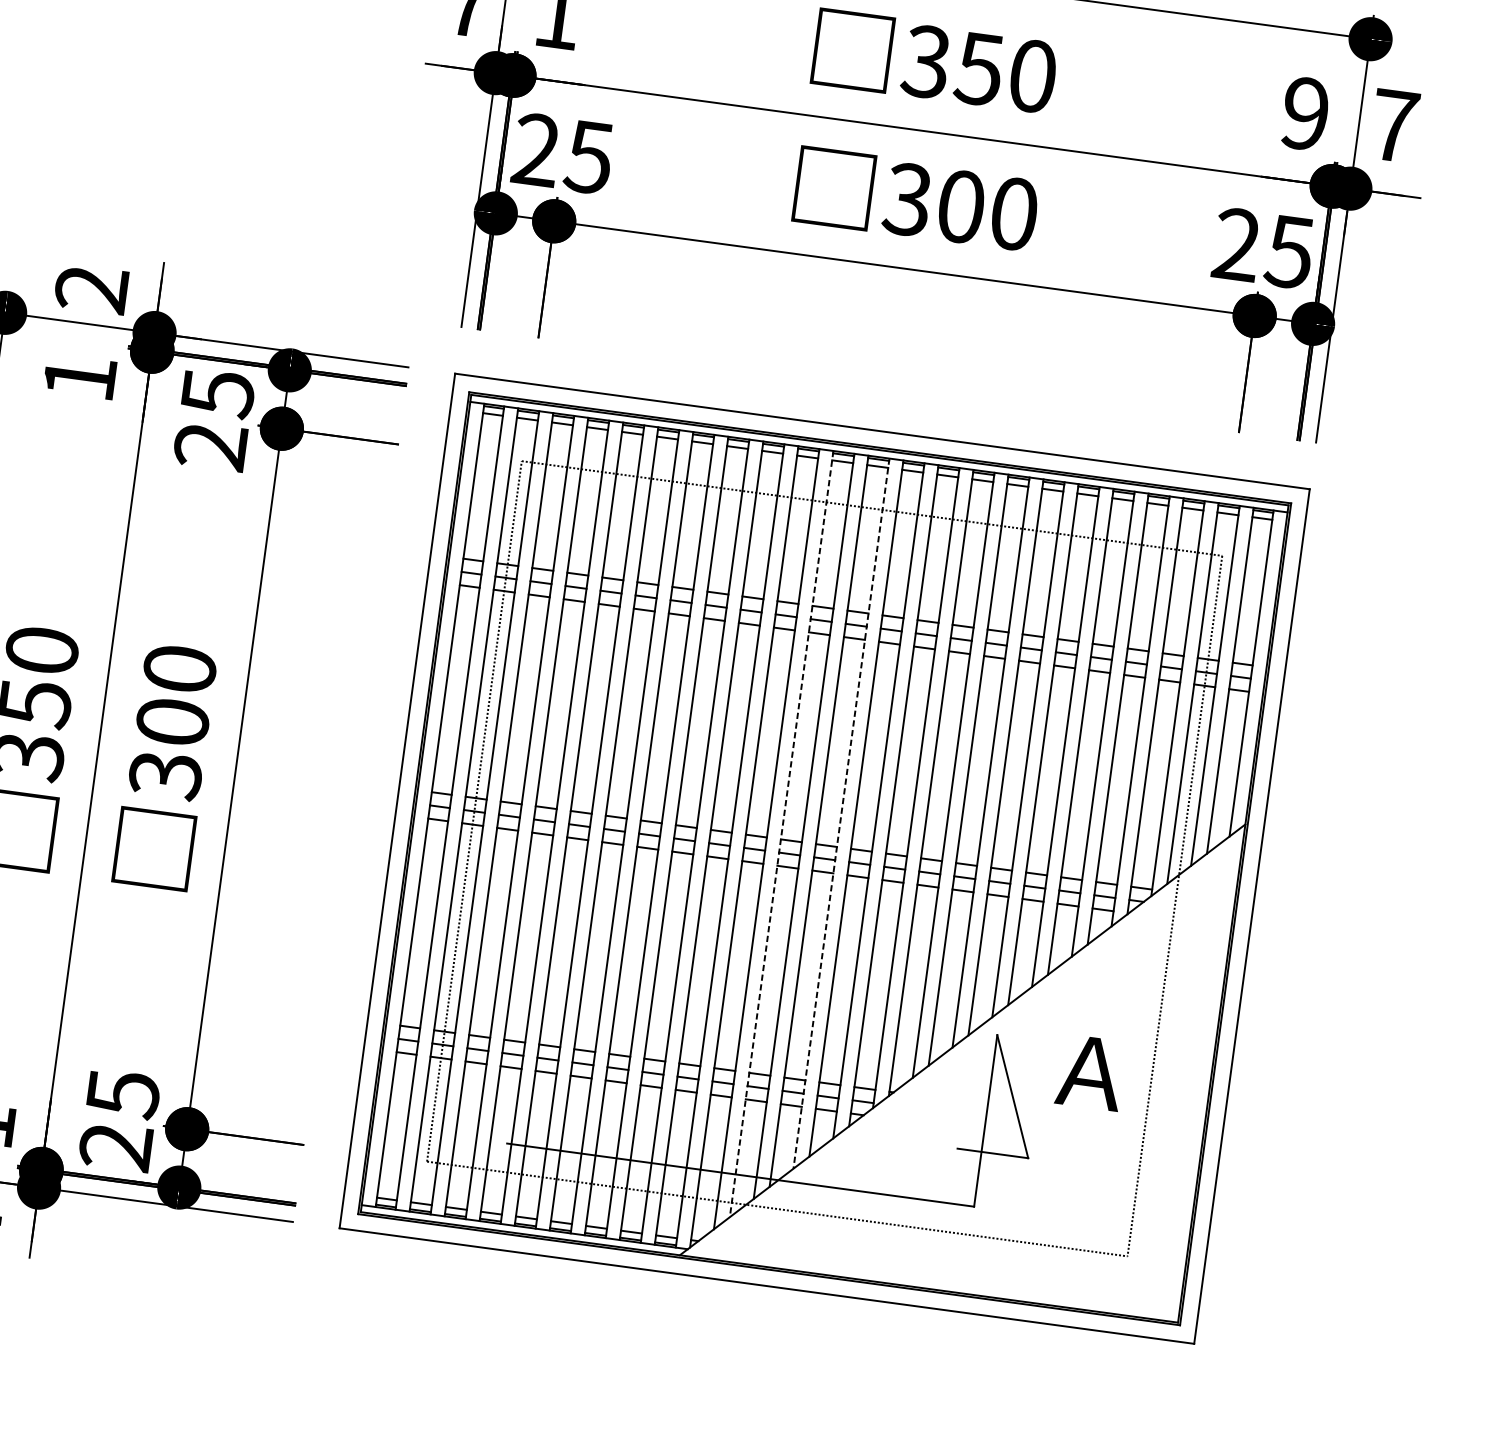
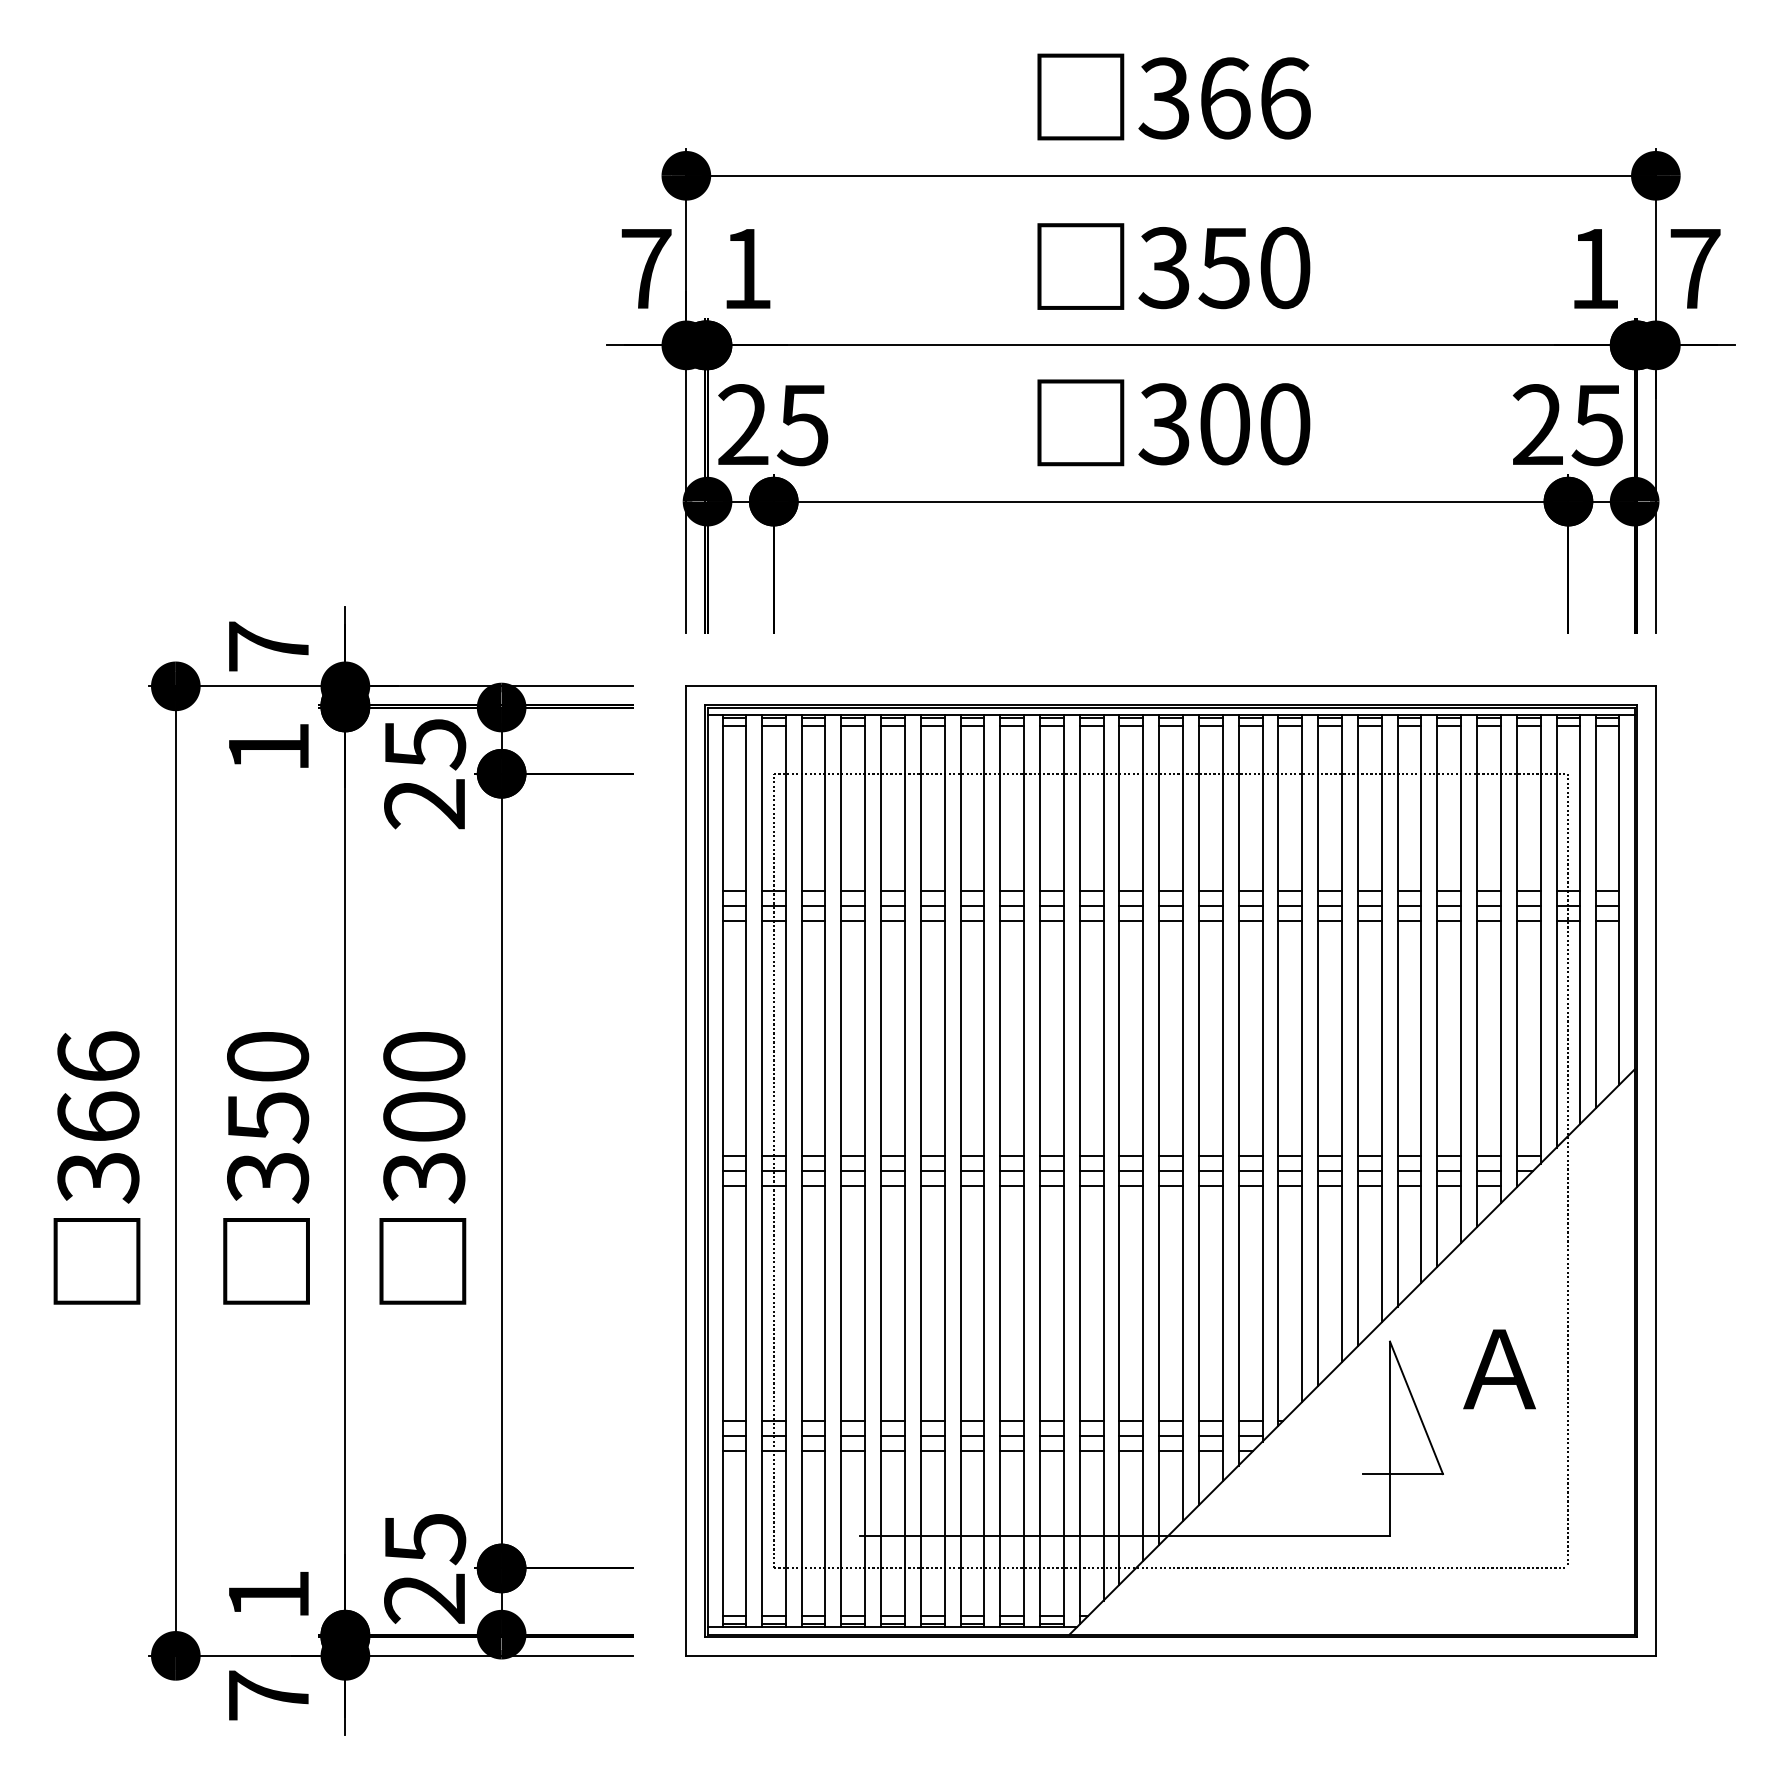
text: (1305, 113) -> (1594, 268), 9 -> 1
text: (90, 288) -> (267, 646), 2 -> 7
line: (841, 813) -> (1183, 1118), dashed -> solid
line: (781, 834) -> (1119, 1150), dashed -> solid

